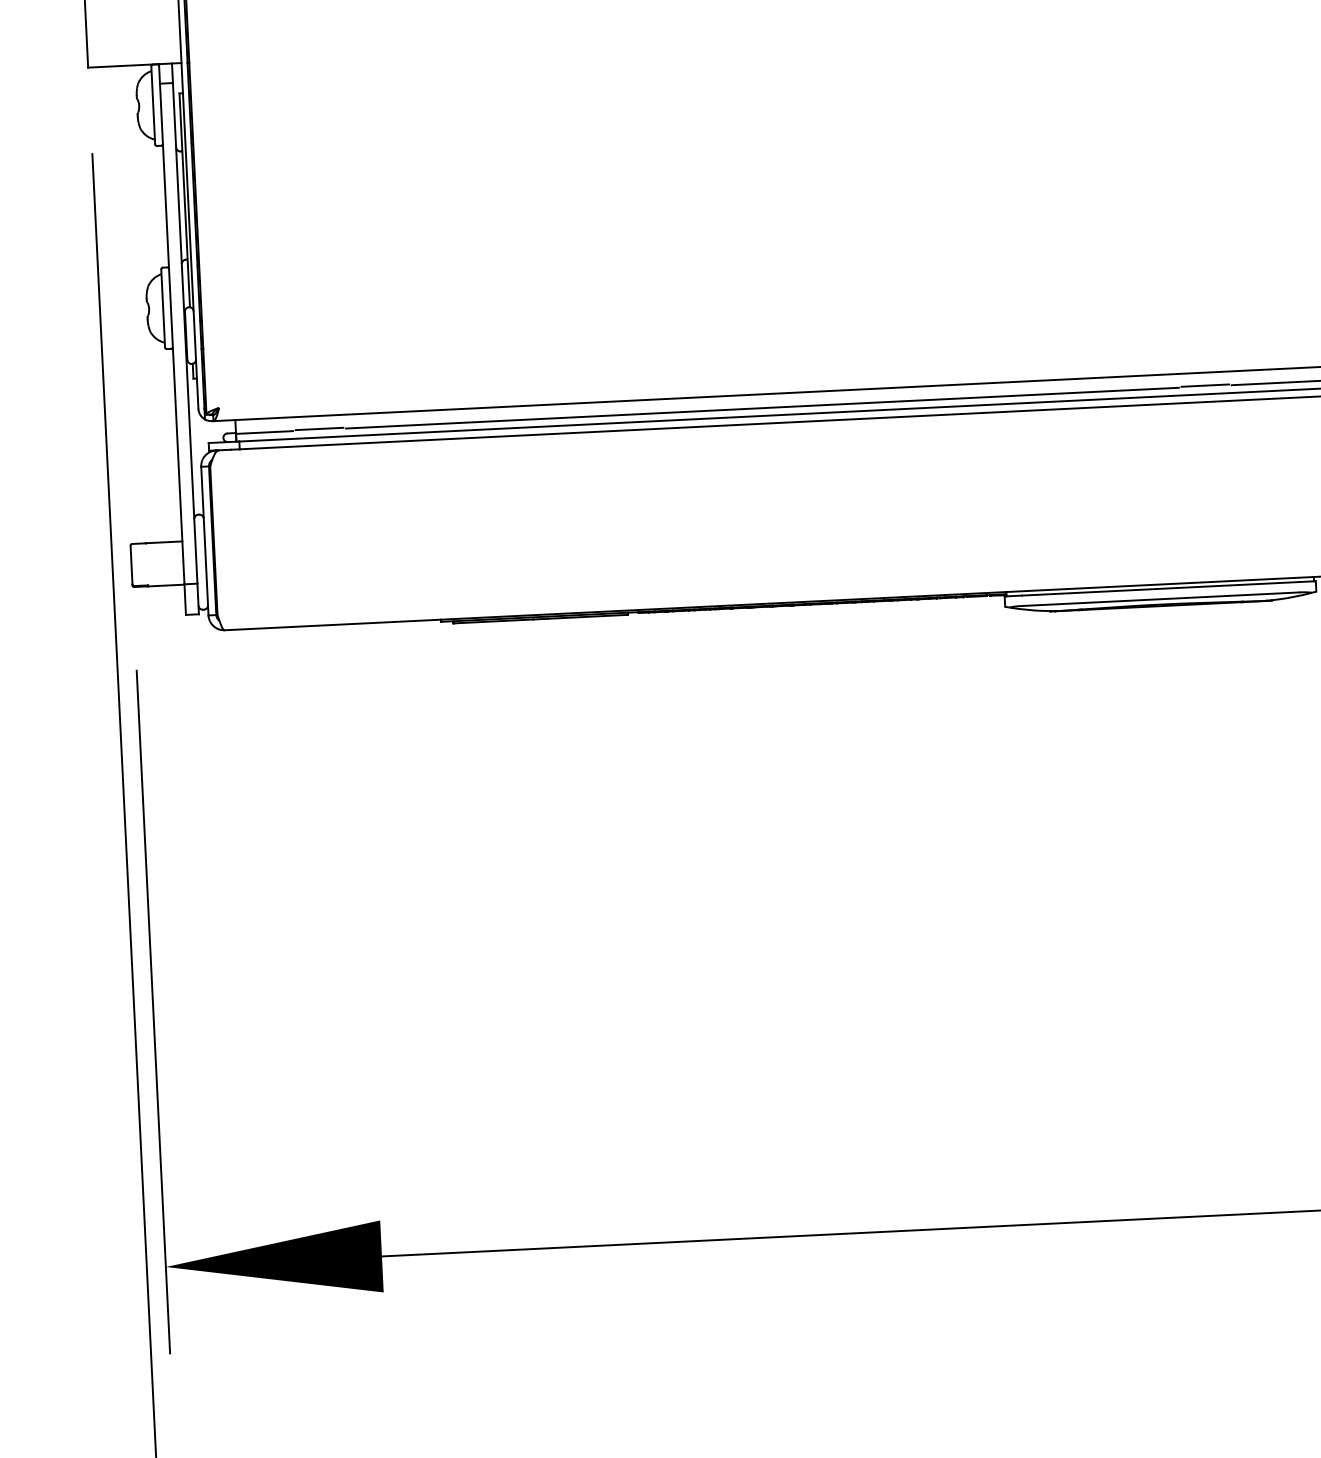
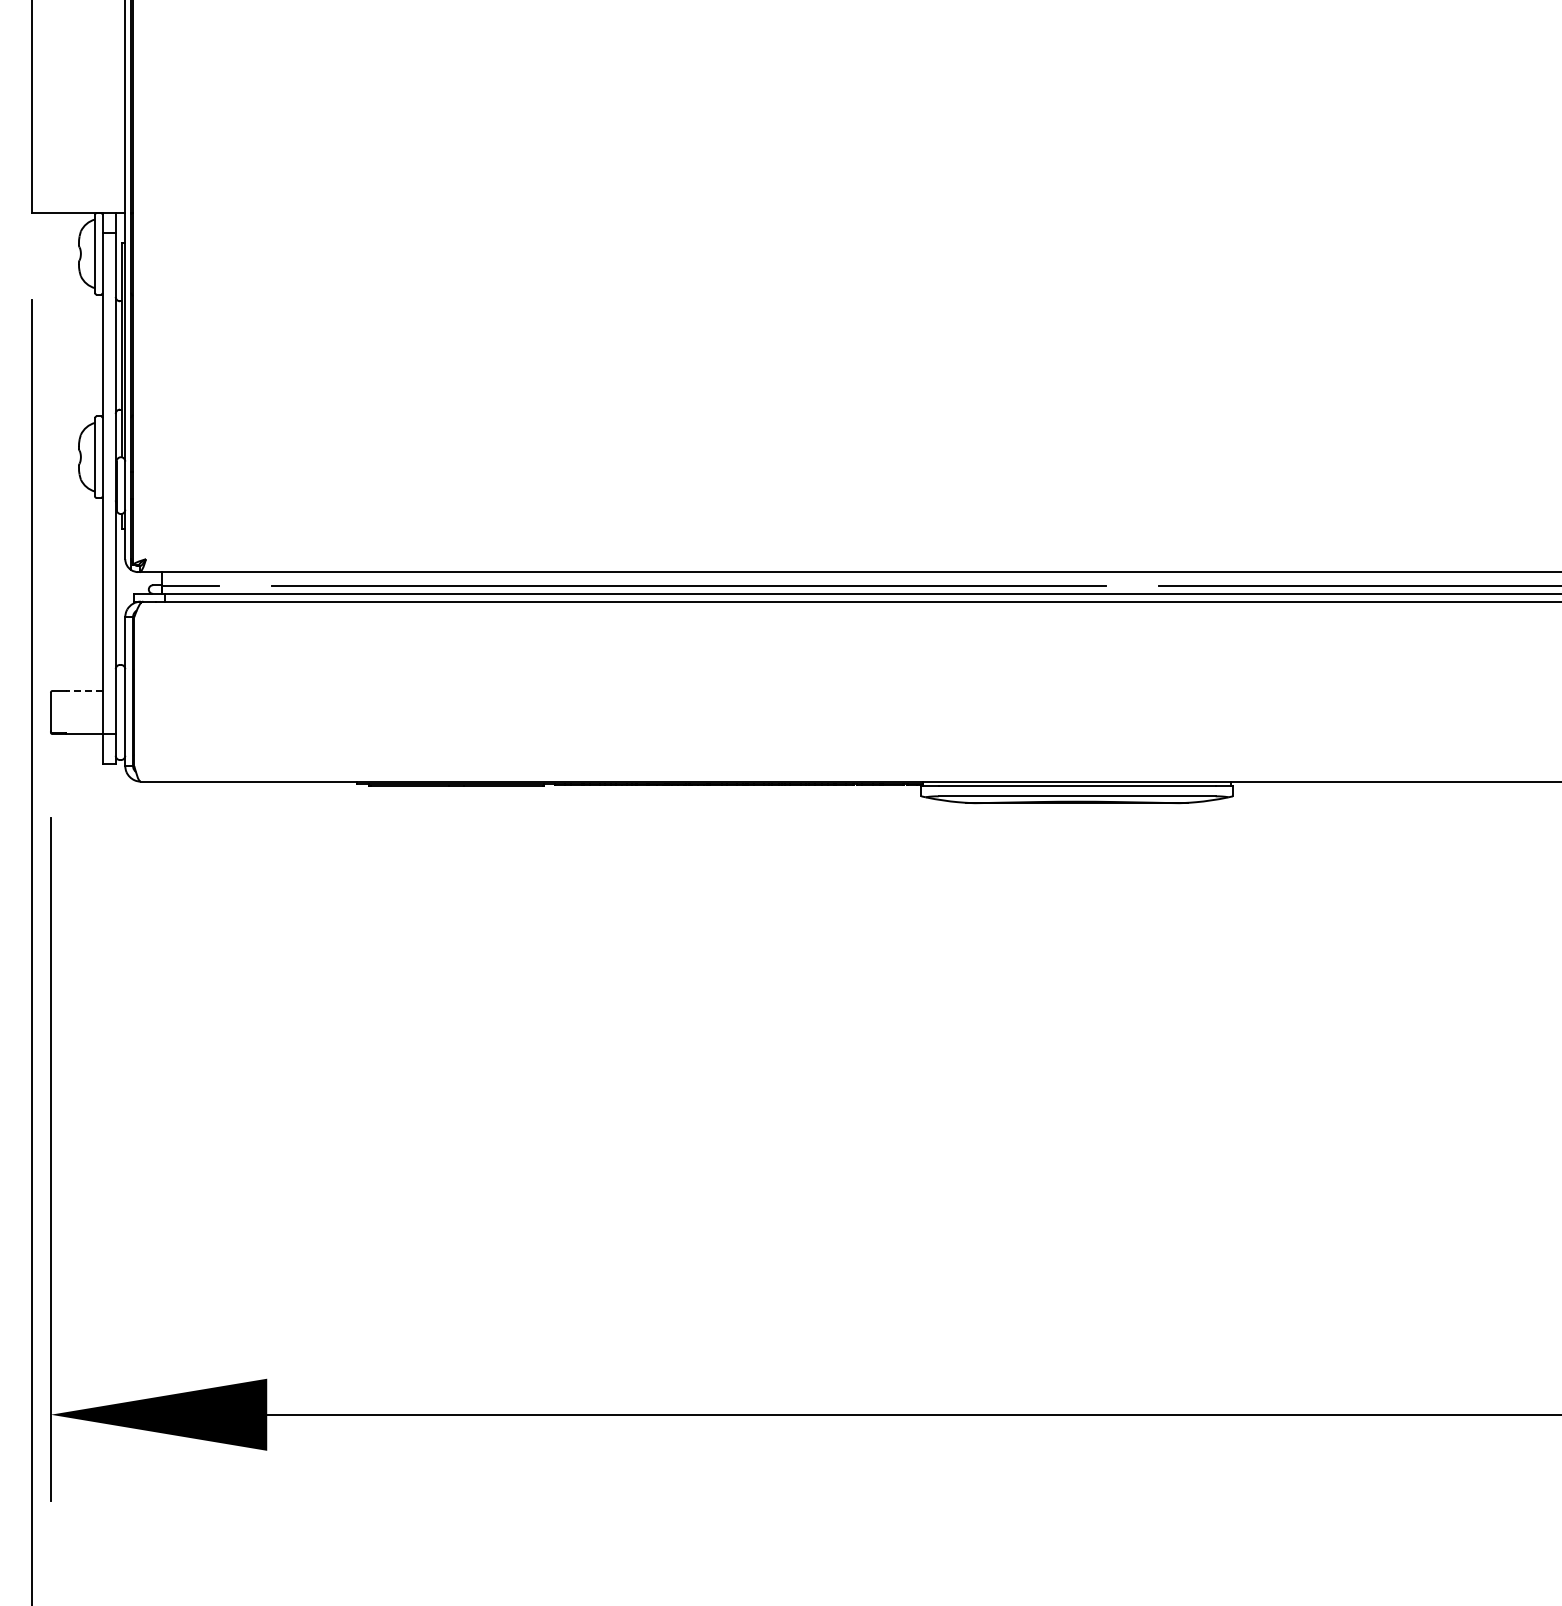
line: (1204, 385) -> (1131, 585), removed
line: (319, 429) -> (245, 585), removed
line: (164, 541) -> (84, 690), solid -> dashed

